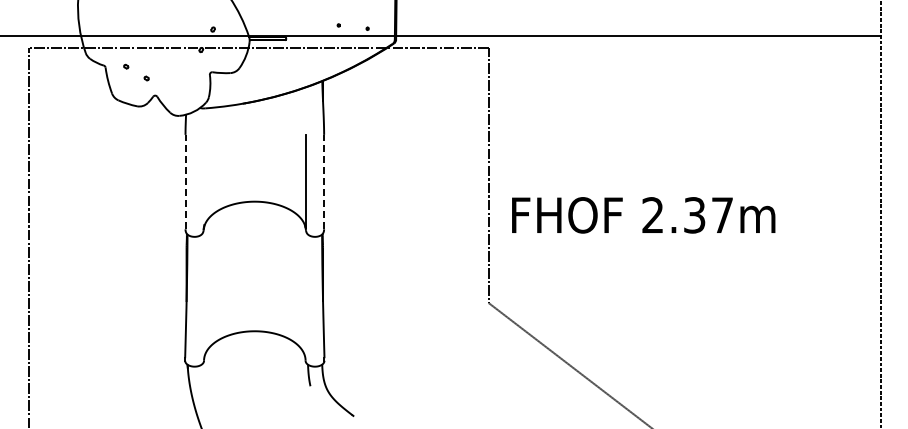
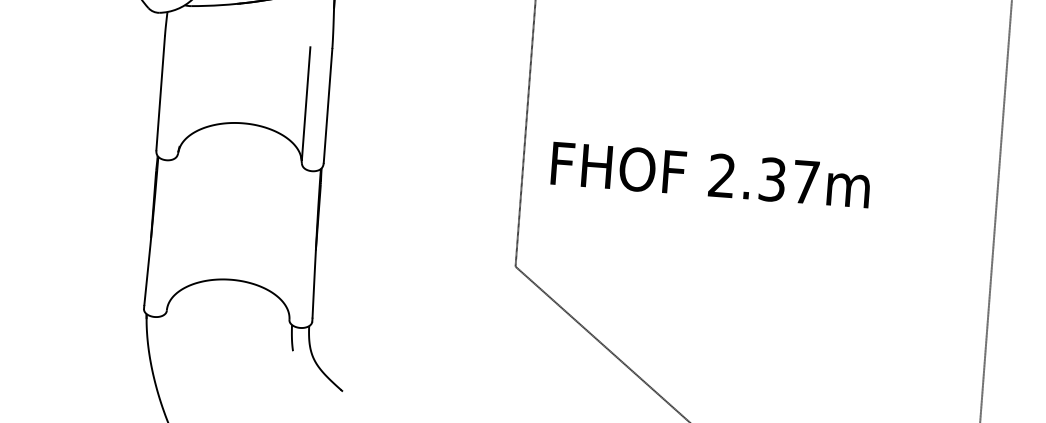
line: (185, 181) -> (160, 92), dashed -> solid
line: (324, 181) -> (328, 105), dashed -> solid

